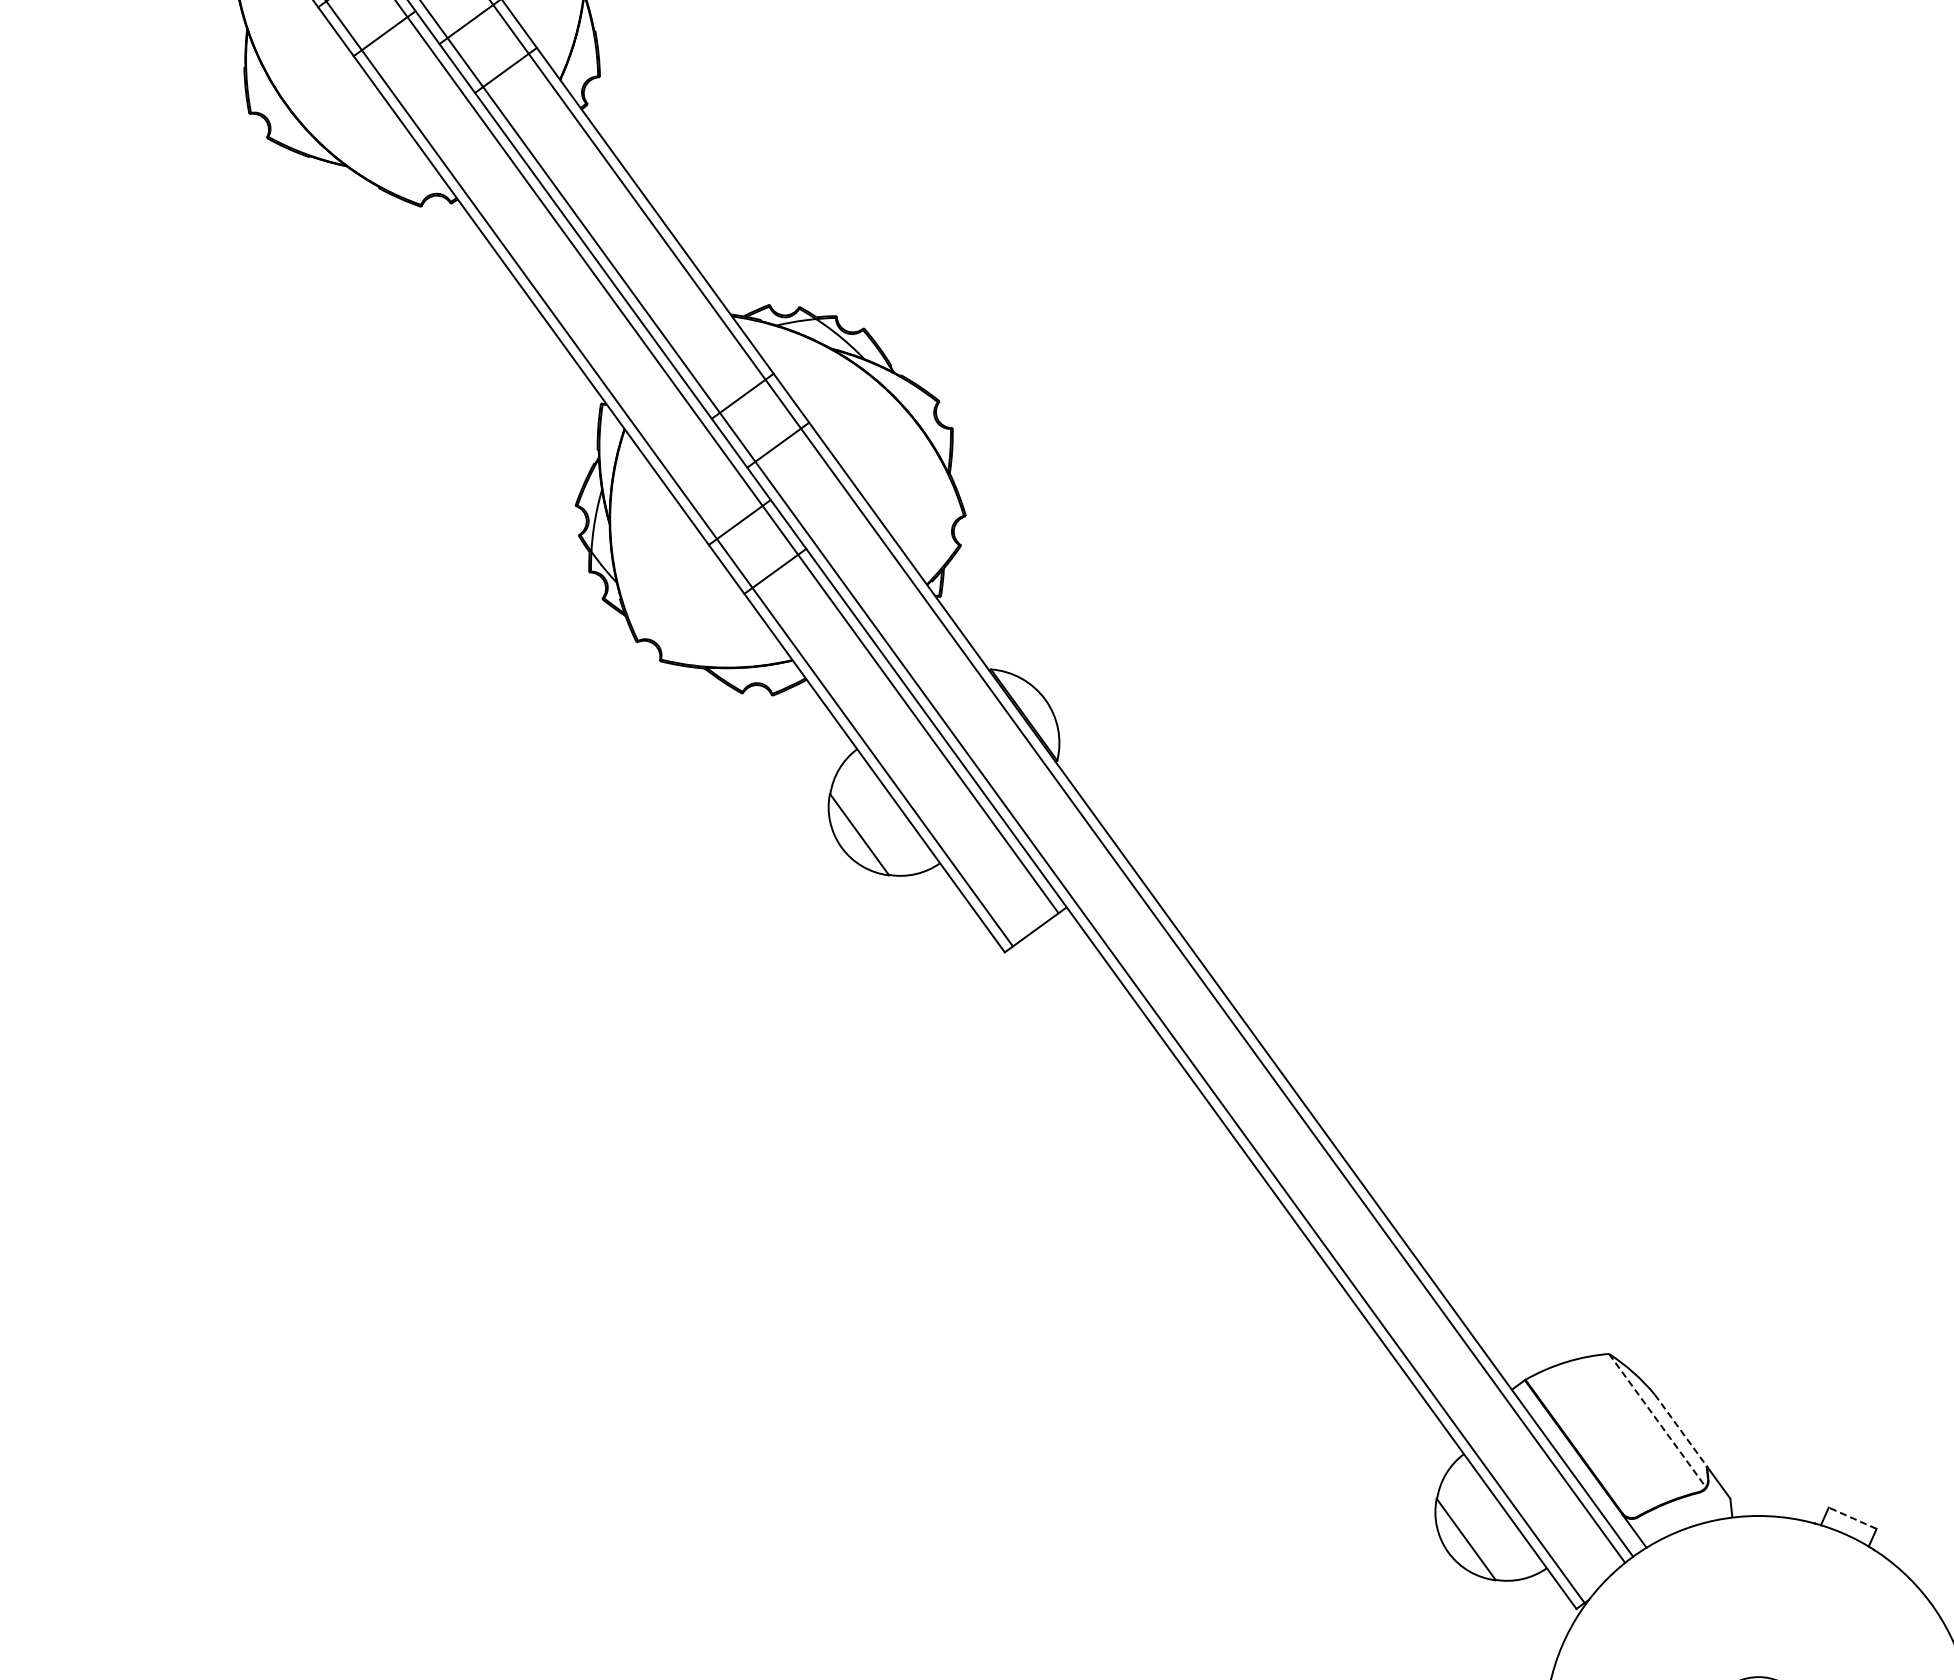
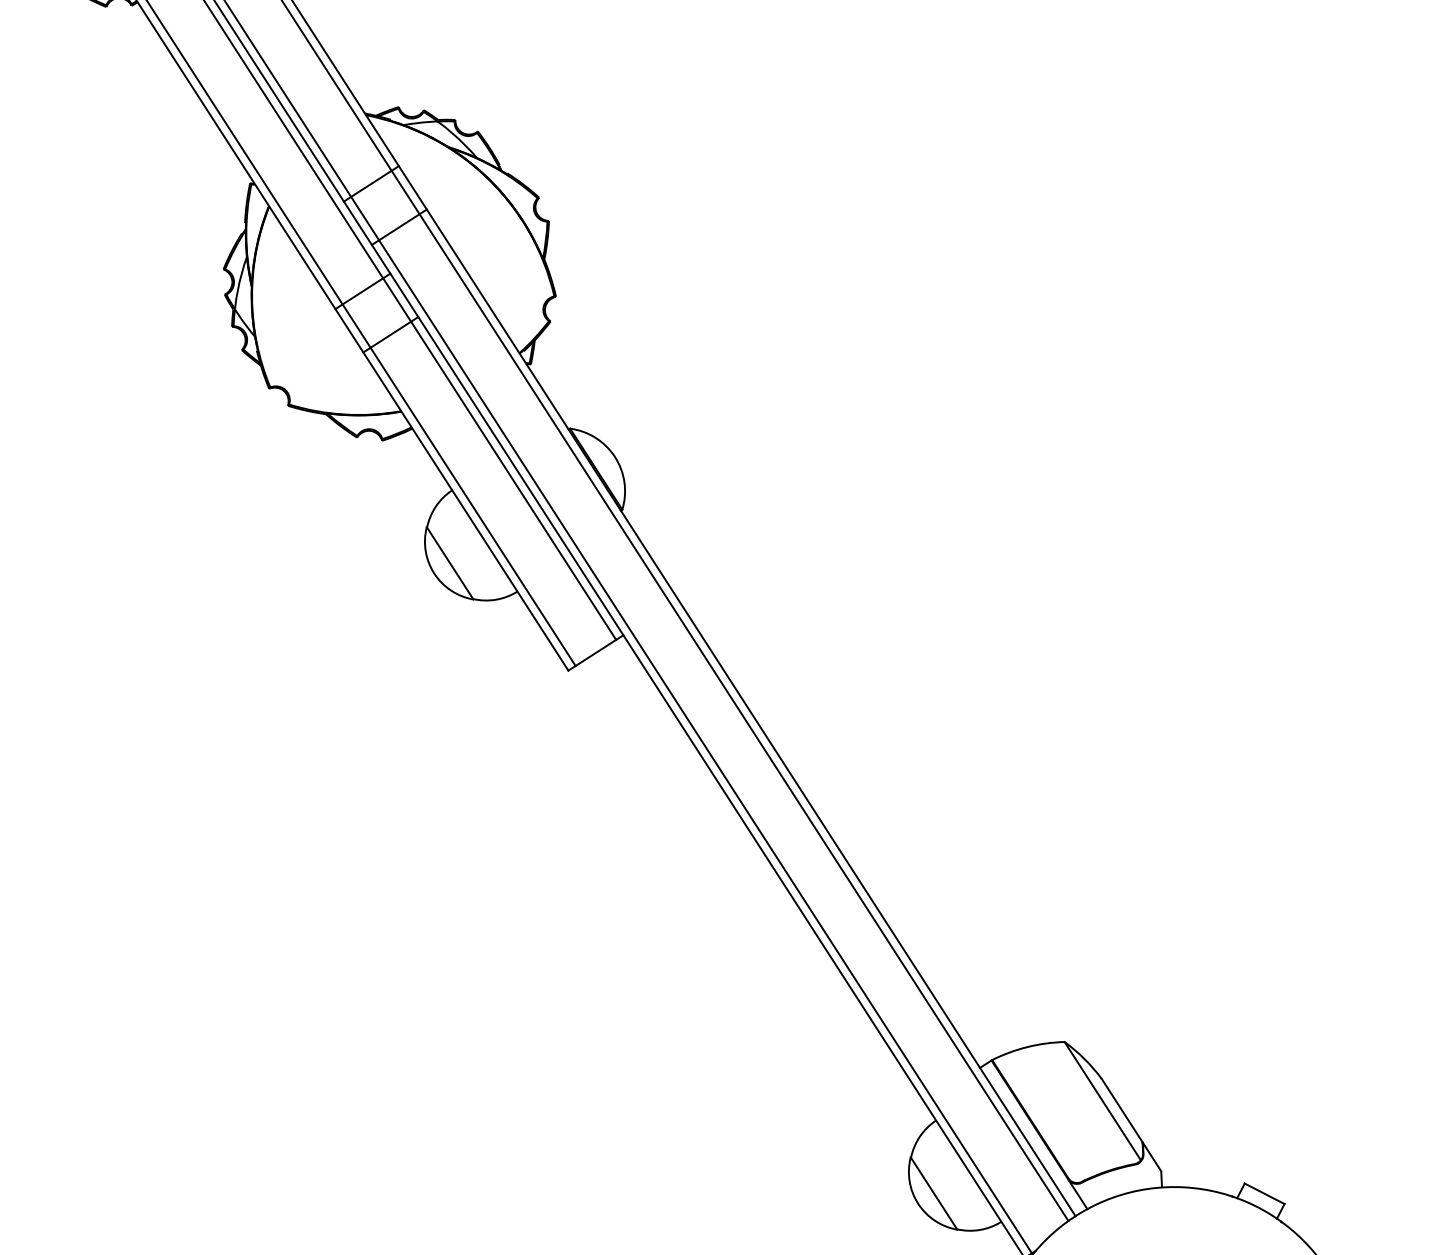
line: (1657, 1421) -> (1102, 1101), dashed -> solid
line: (1681, 1430) -> (1122, 1110), dashed -> solid
line: (1852, 1518) -> (1264, 1193), dashed -> solid

